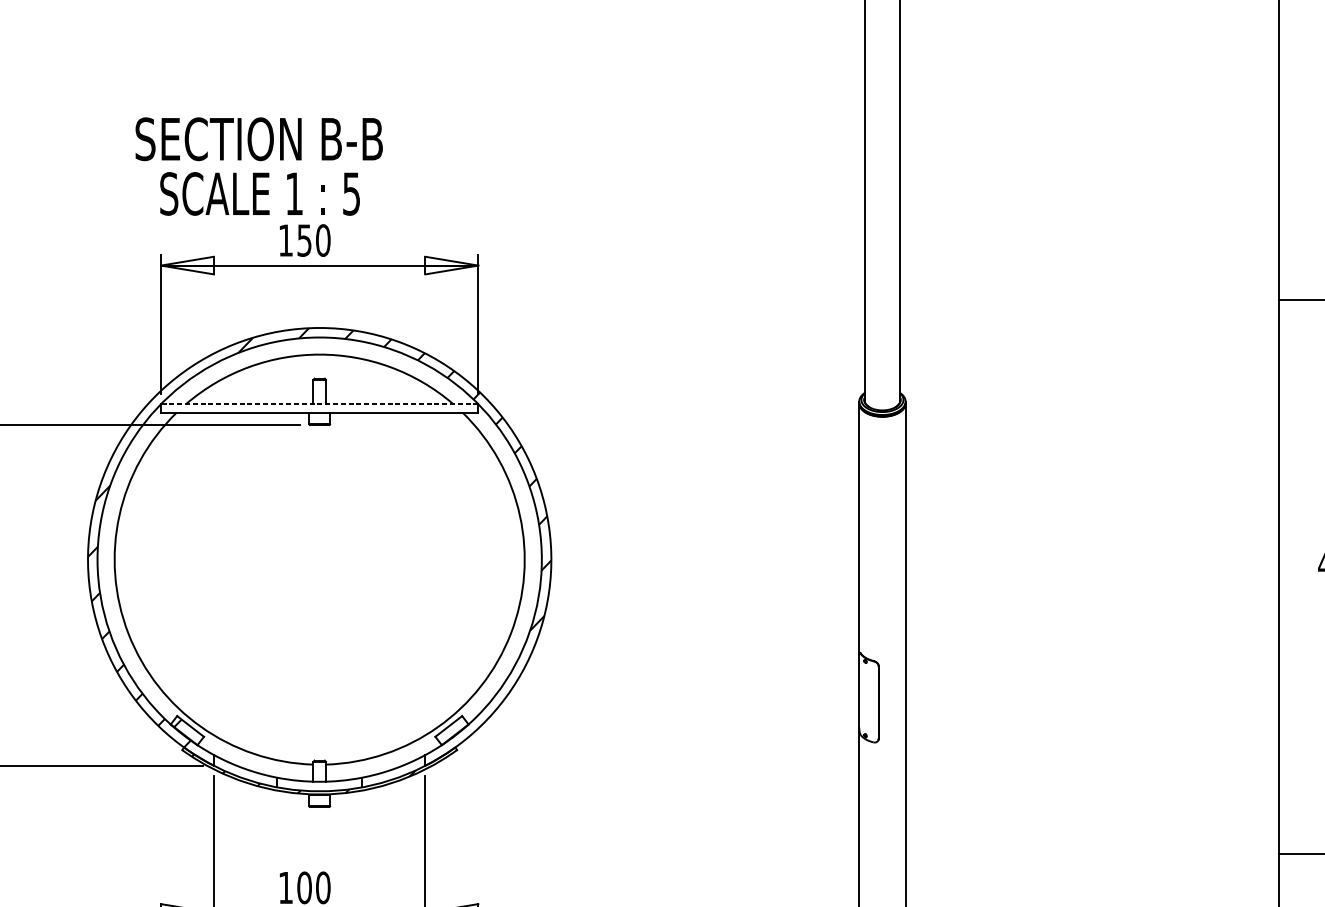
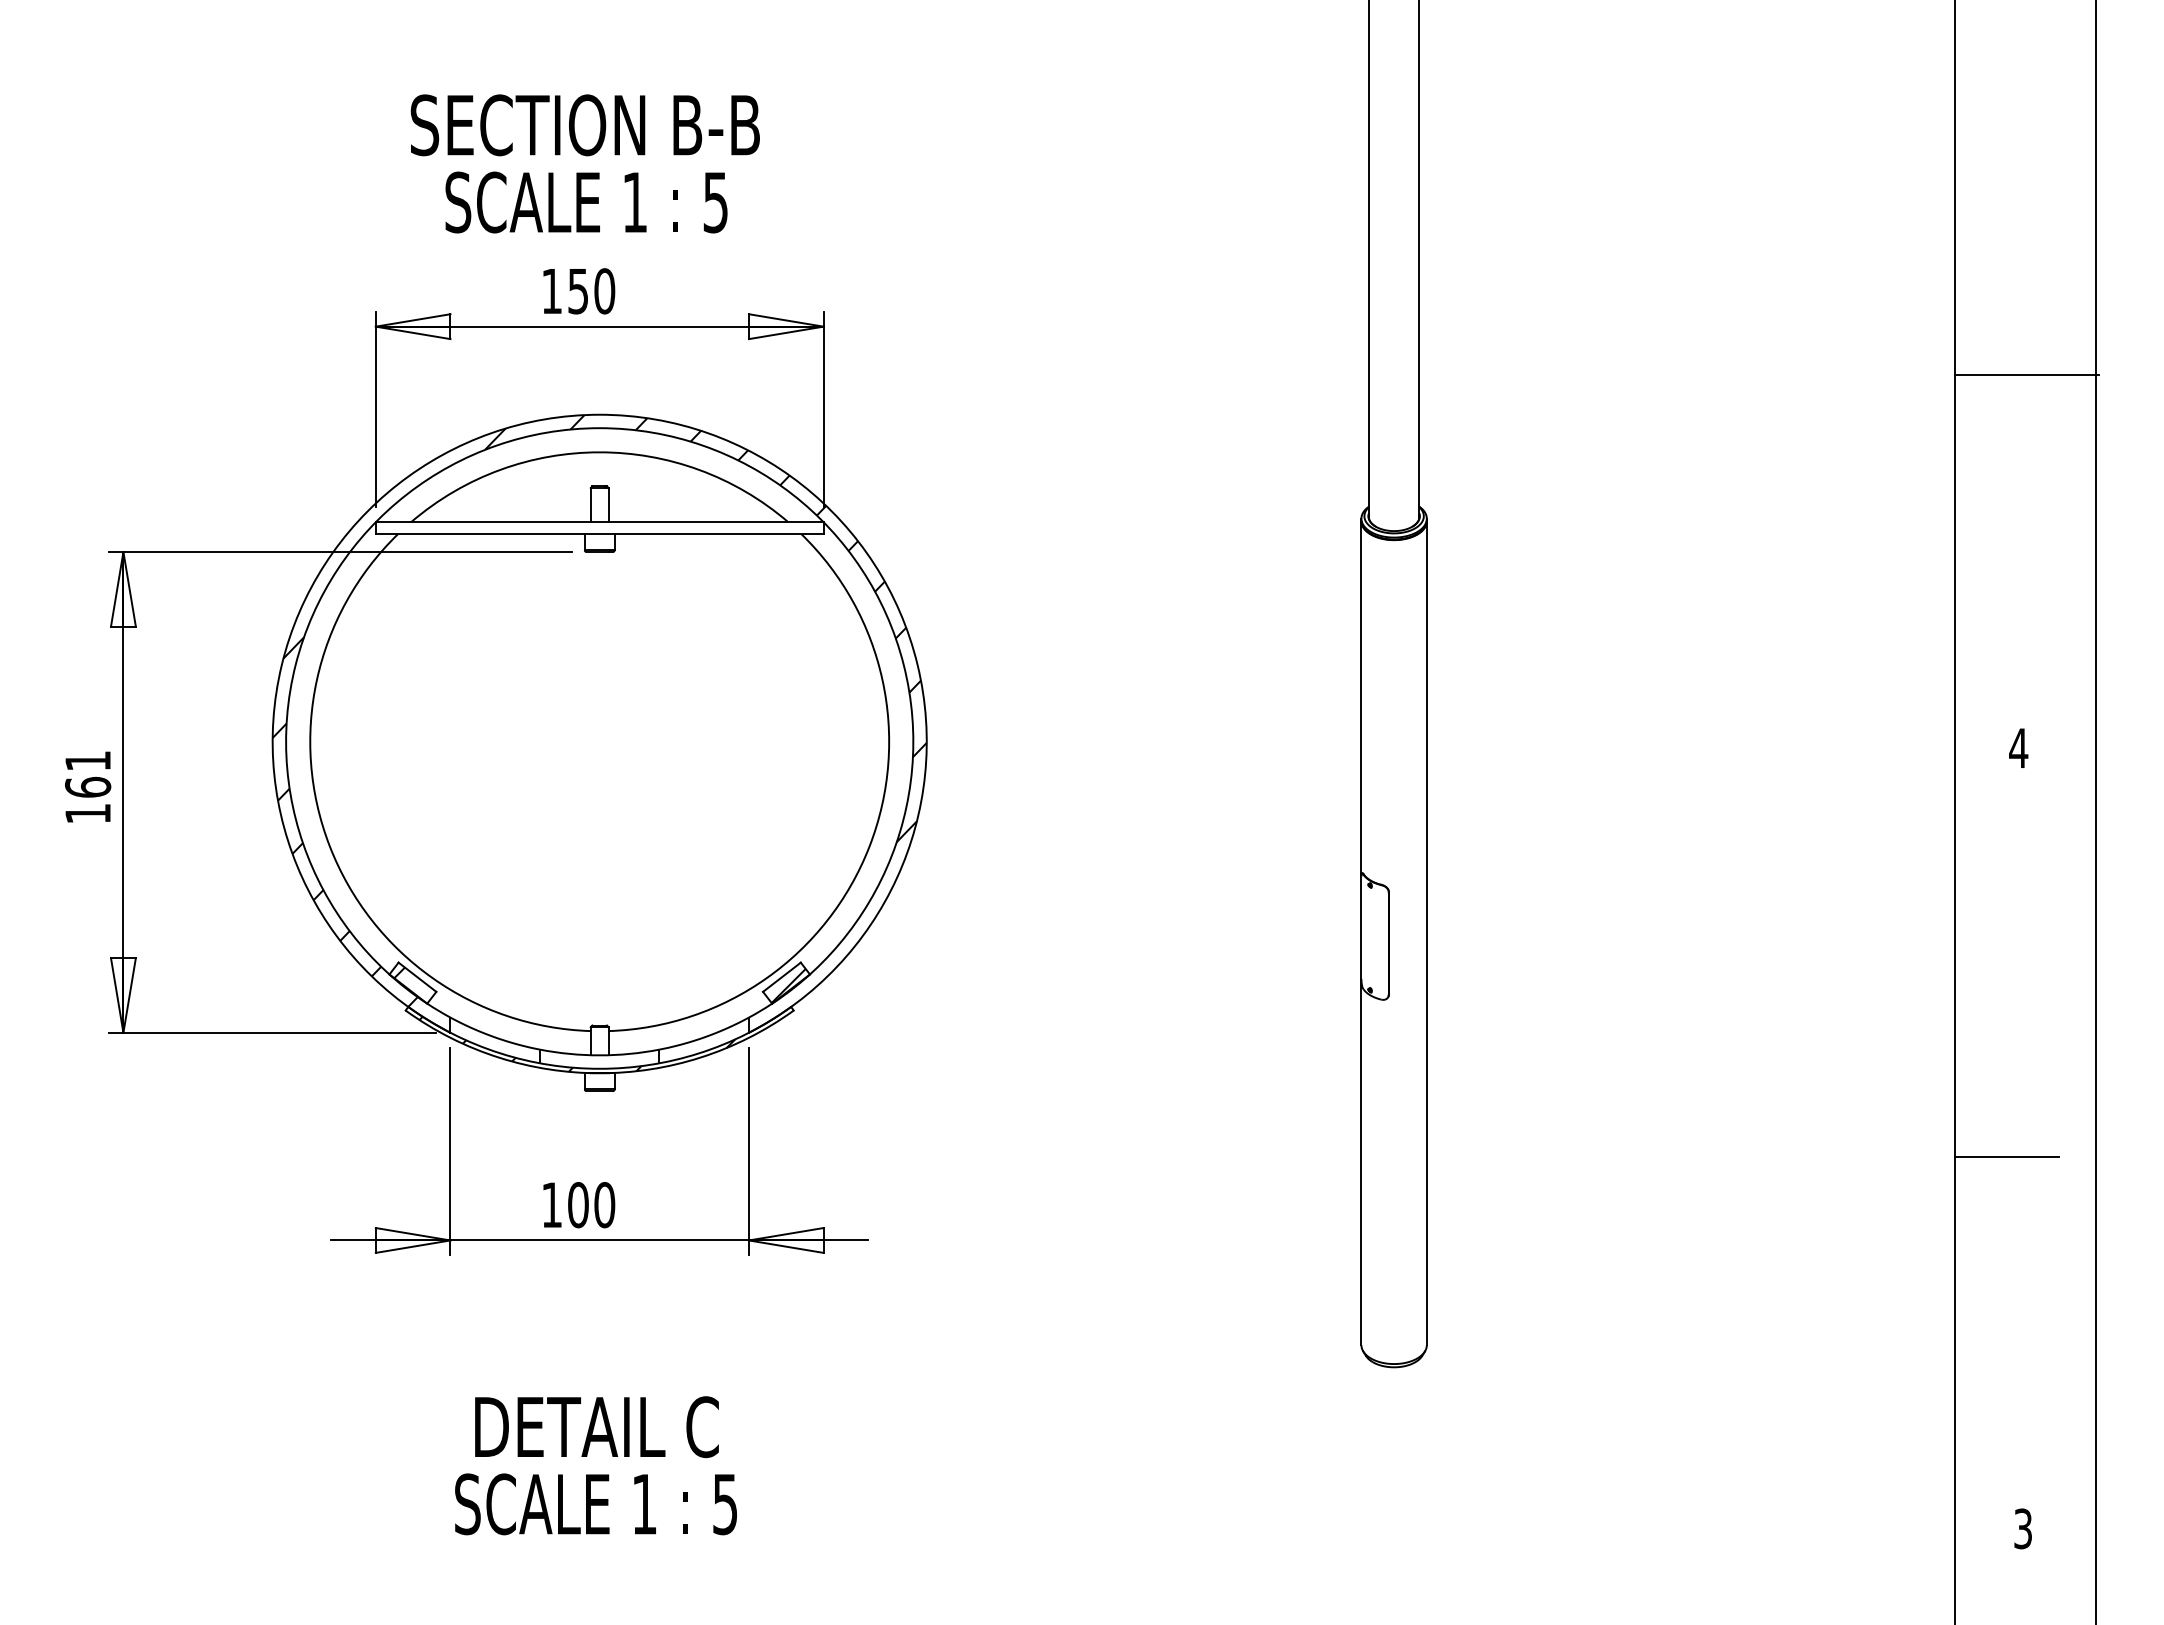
text: (258, 166) -> (584, 163), moved
line: (319, 404) -> (599, 522), dashed -> solid
hatch: (453, 732) -> (788, 985), added

